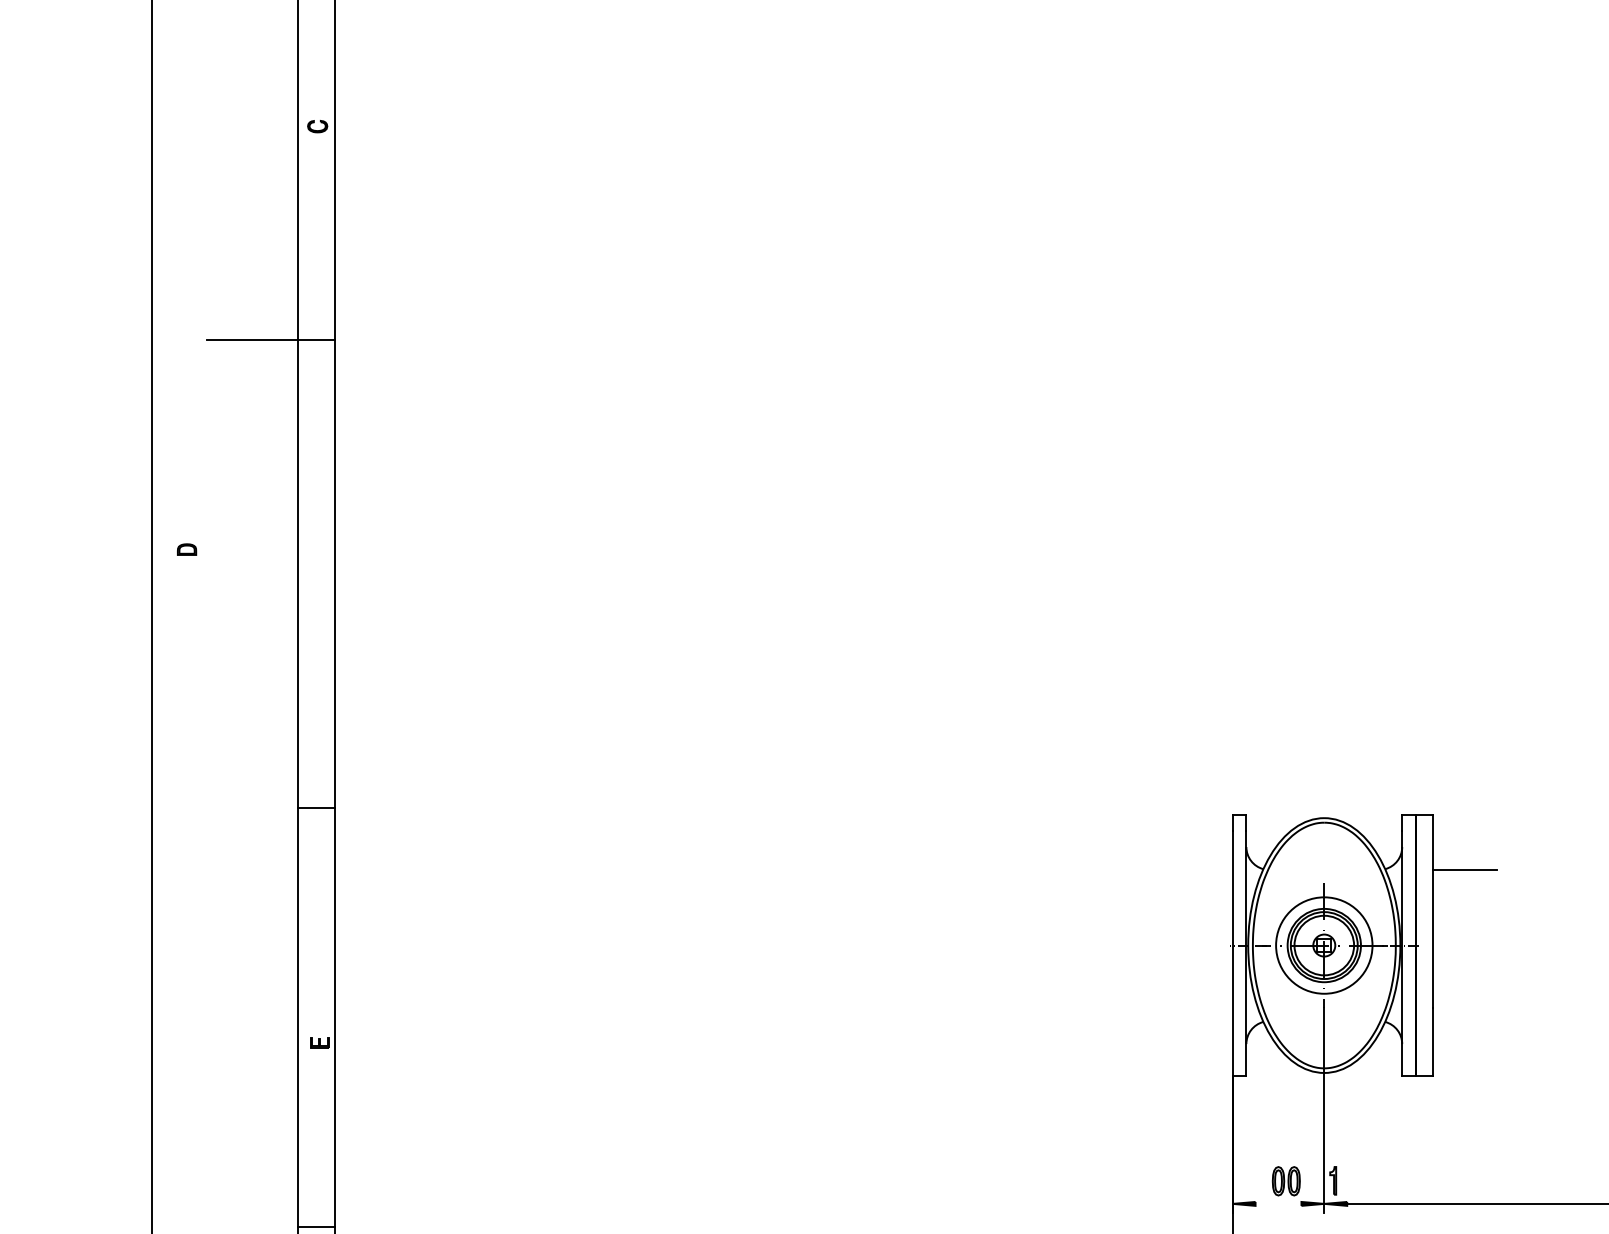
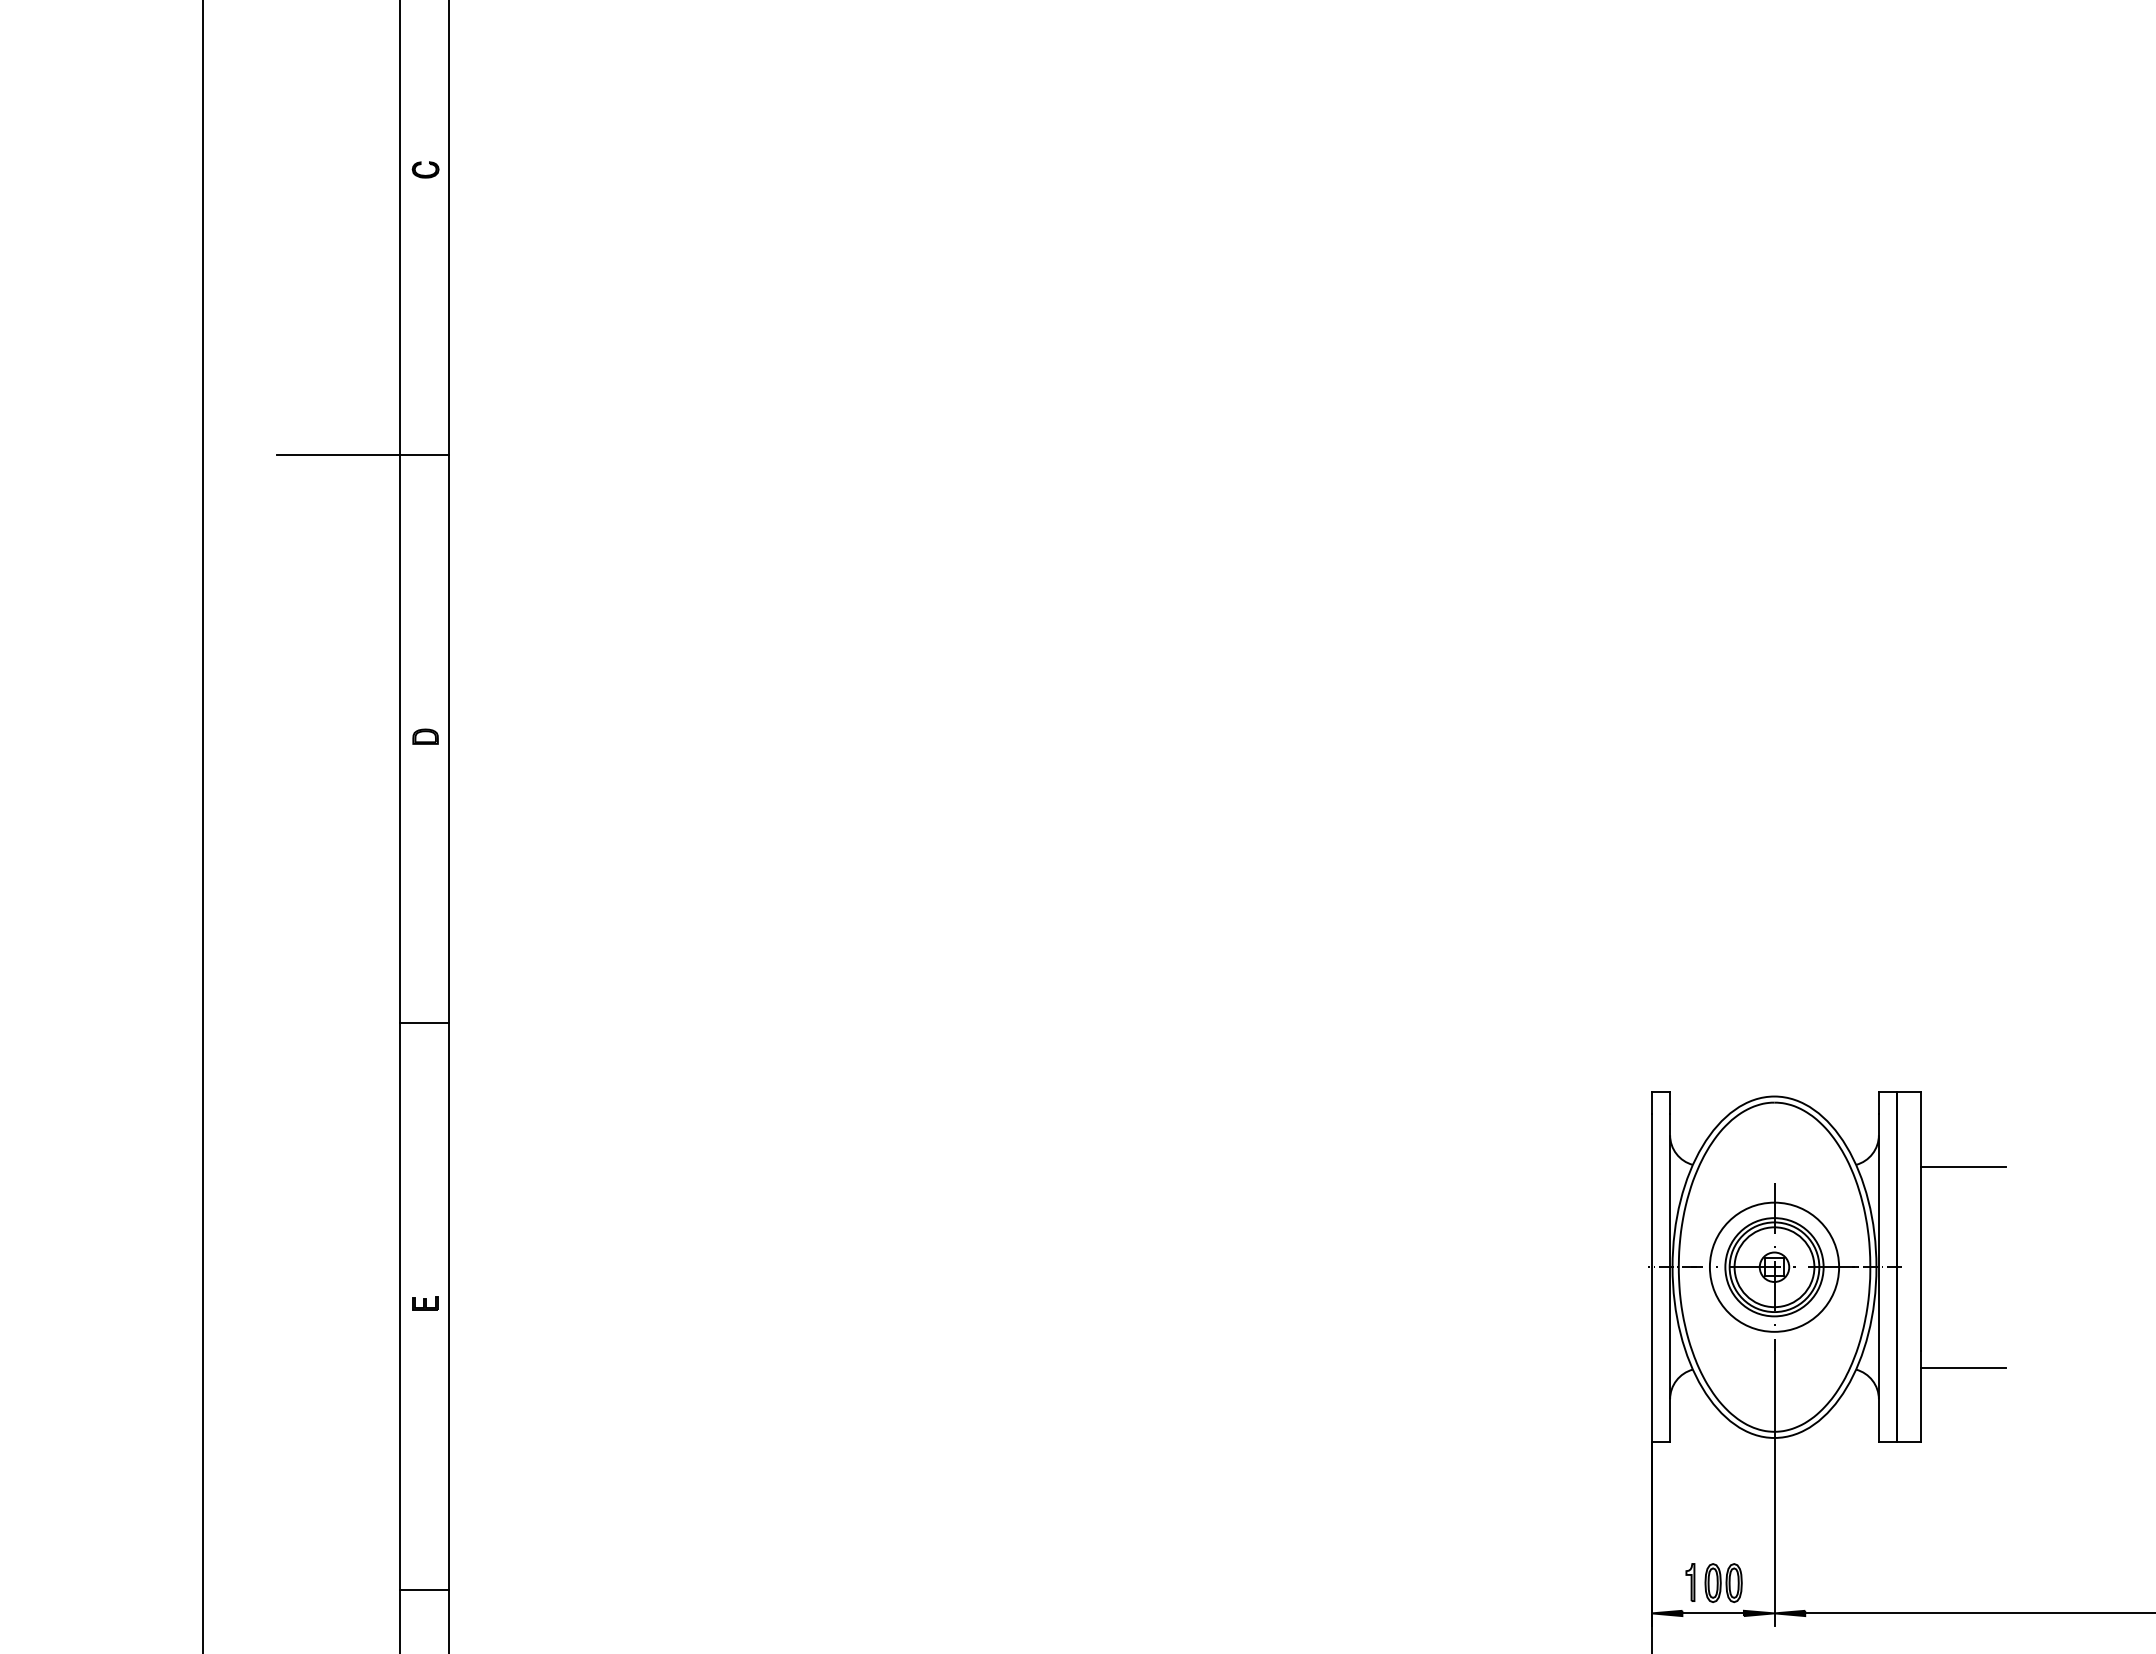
part: (186, 549) -> (425, 736), moved
line: (316, 808) -> (424, 1022), moved
line: (1464, 1020) -> (1962, 1367), added
part: (319, 1042) -> (425, 1303), moved
part: (1333, 1180) -> (1690, 1582), moved
line: (1278, 1203) -> (1712, 1613), added
line: (316, 1227) -> (424, 1589), moved

